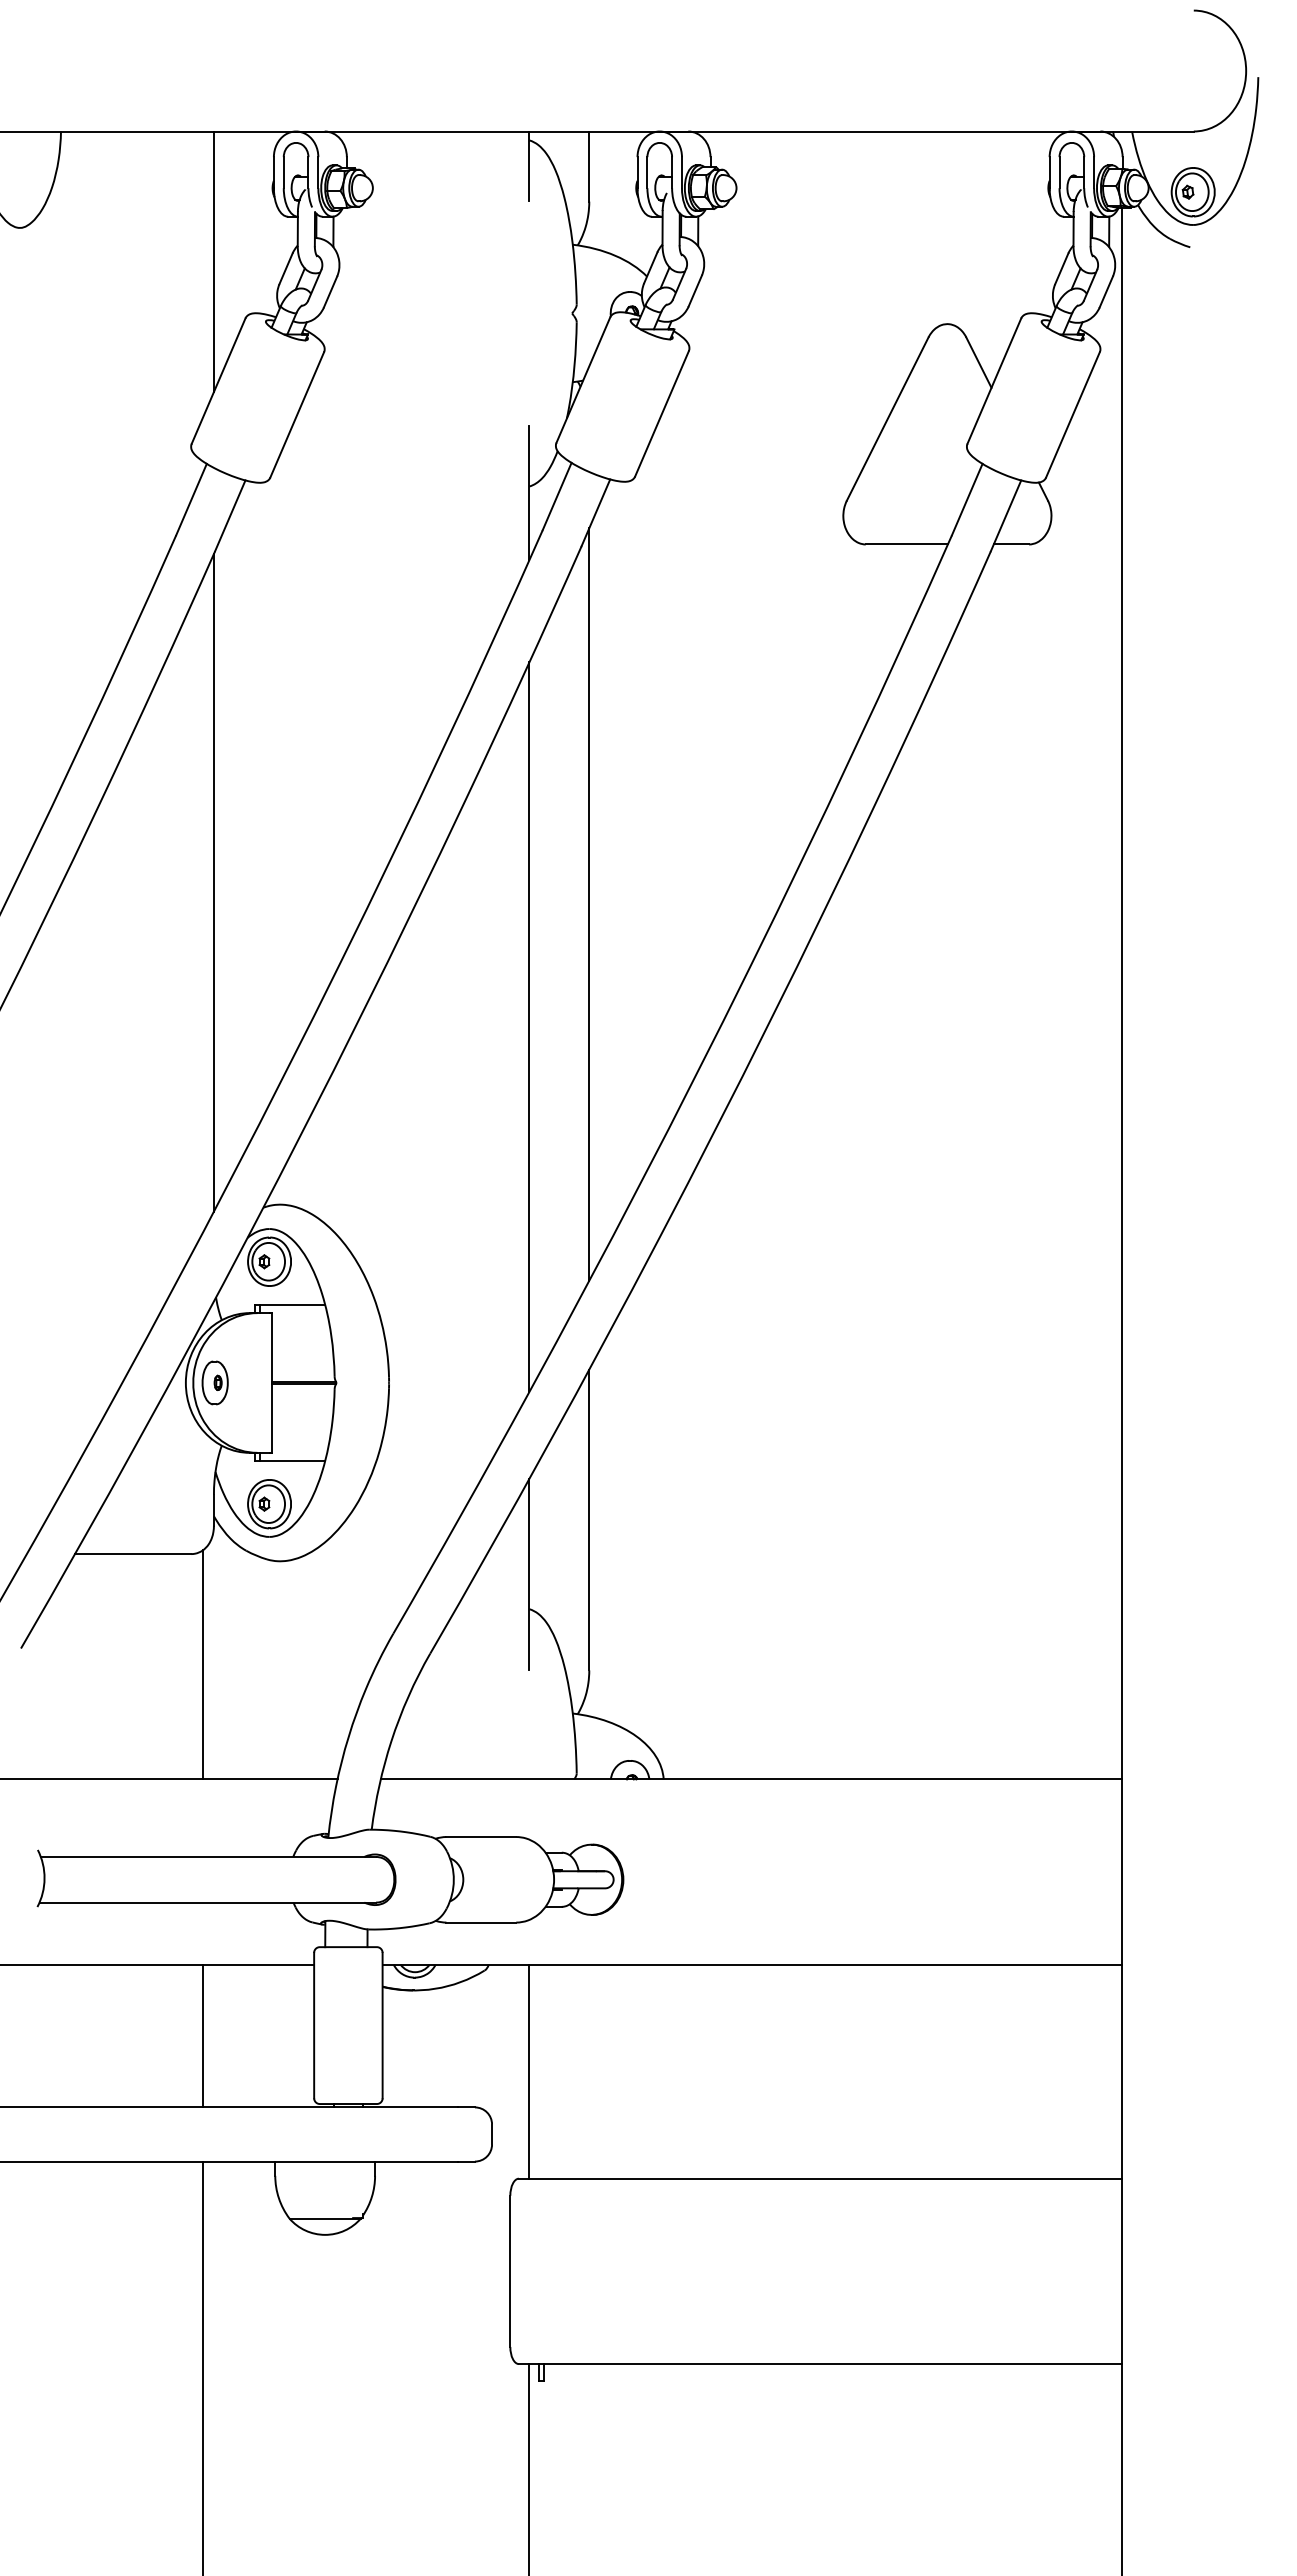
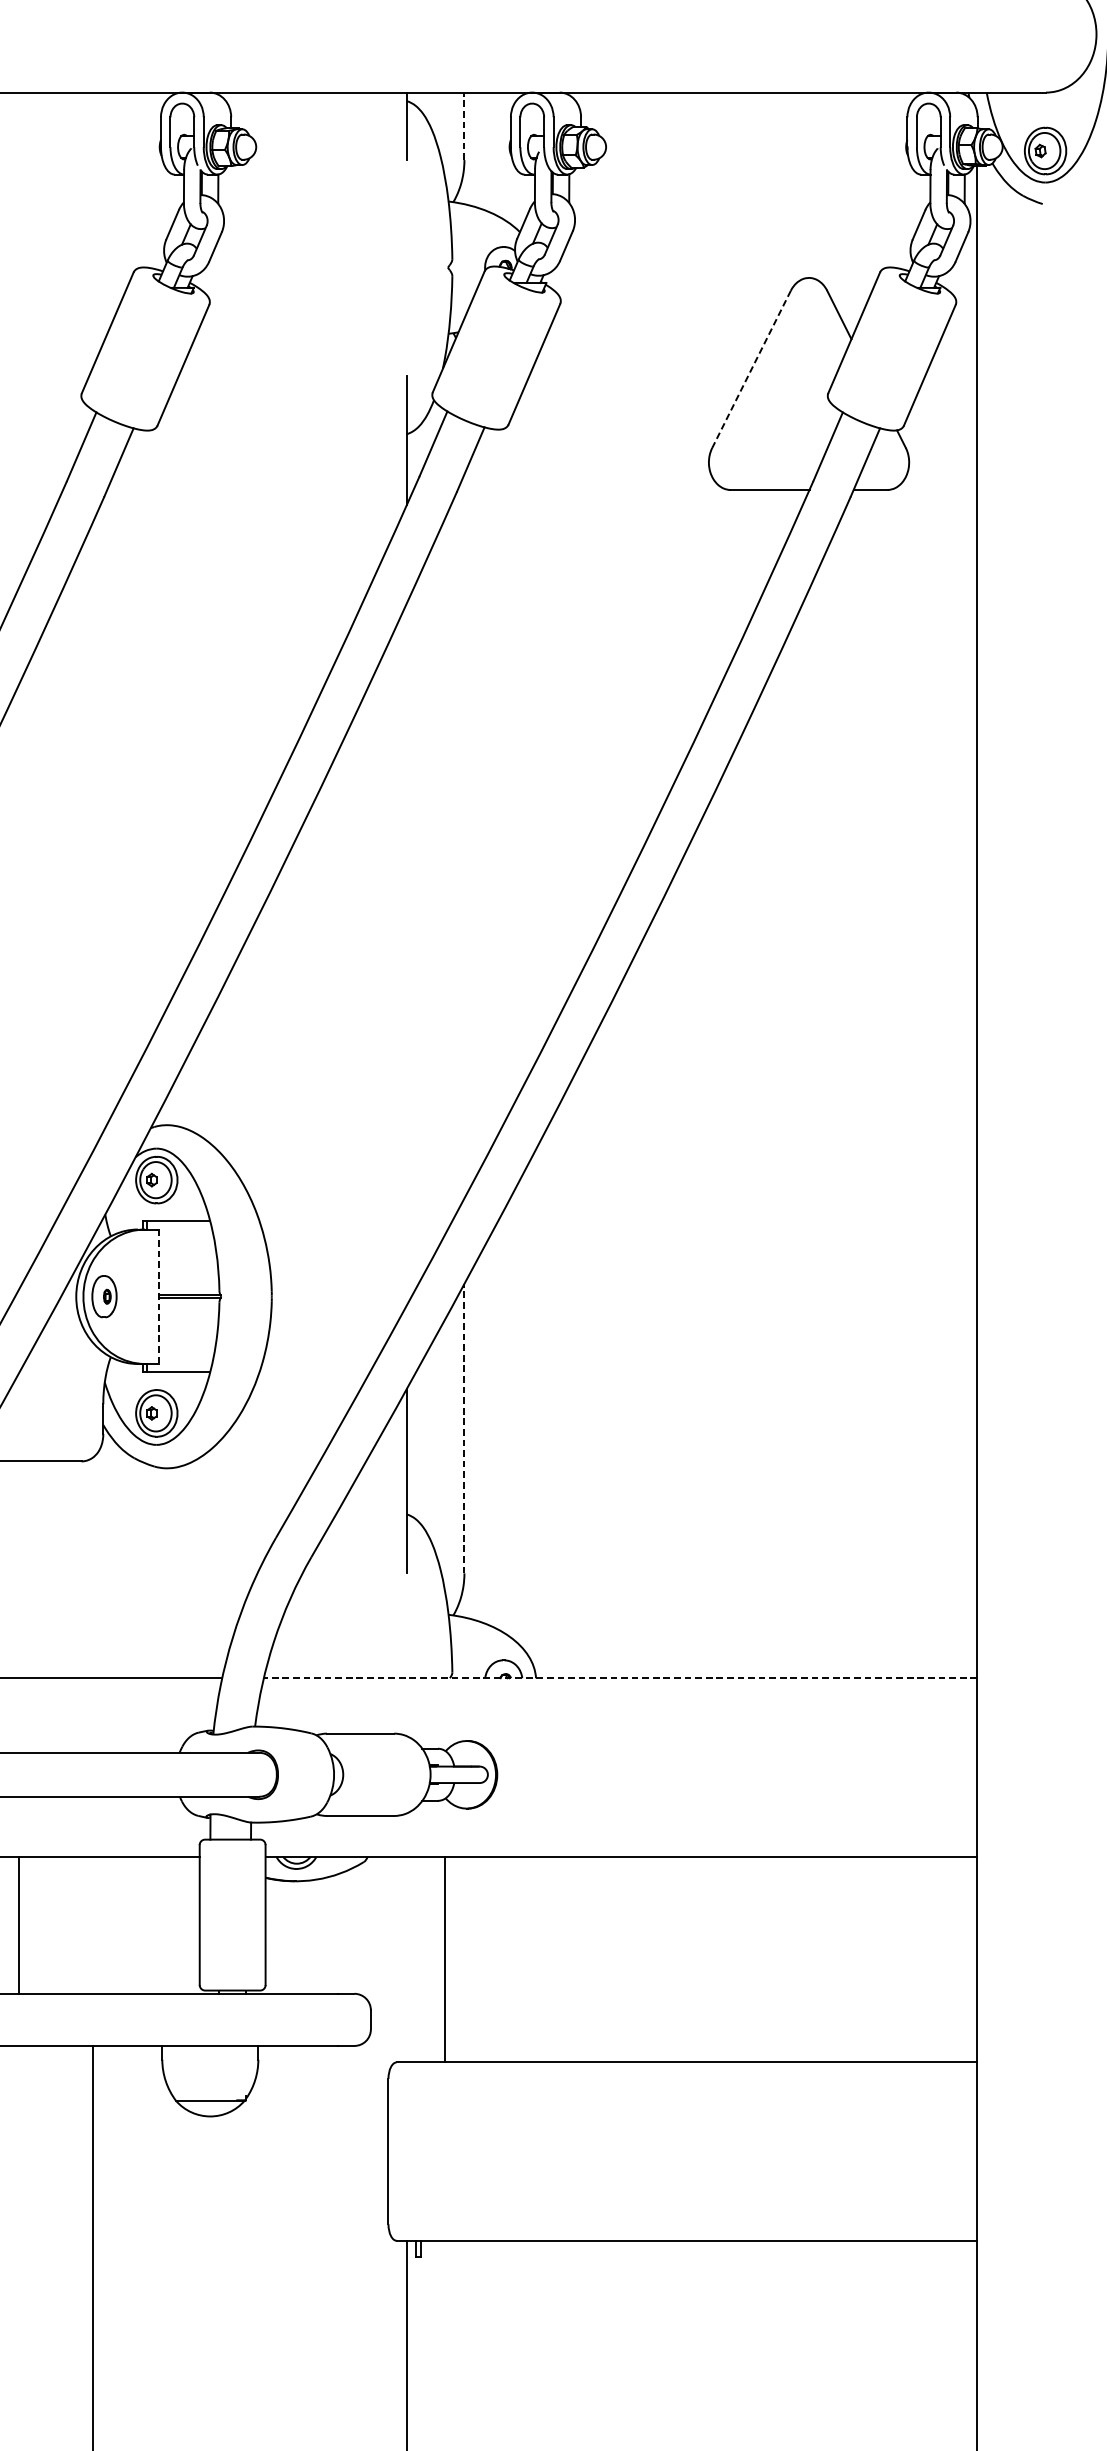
line: (589, 166) -> (464, 126), solid -> dashed
line: (213, 261) -> (102, 217), removed
line: (887, 419) -> (751, 369), solid -> dashed
line: (213, 882) -> (102, 815), removed
line: (589, 904) -> (464, 836), removed
line: (529, 1026) -> (406, 953), removed
line: (271, 1382) -> (158, 1296), solid -> dashed
line: (589, 1519) -> (464, 1428), solid -> dashed
line: (203, 1664) -> (93, 1567), removed
line: (751, 1779) -> (620, 1678), solid -> dashed
line: (203, 2035) -> (19, 1924), moved
line: (529, 2071) -> (445, 1959), moved

